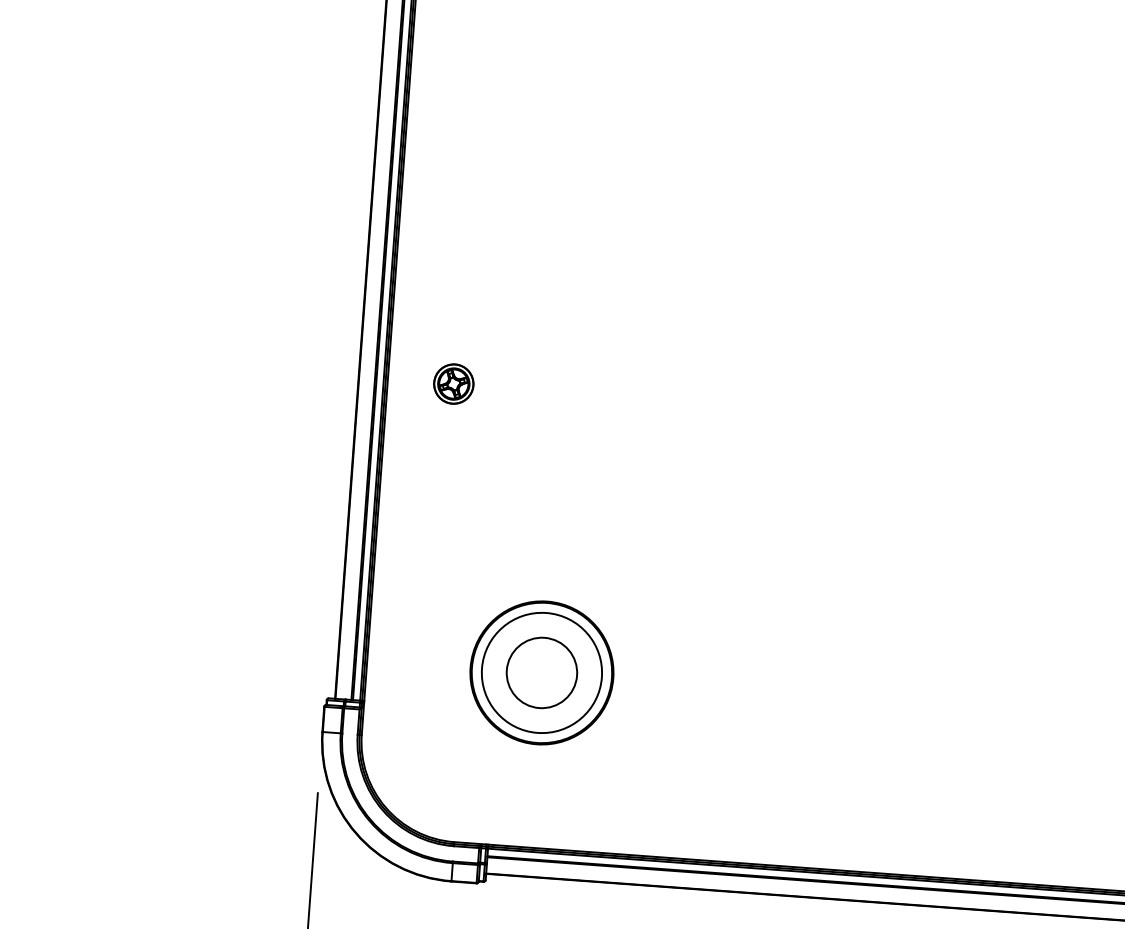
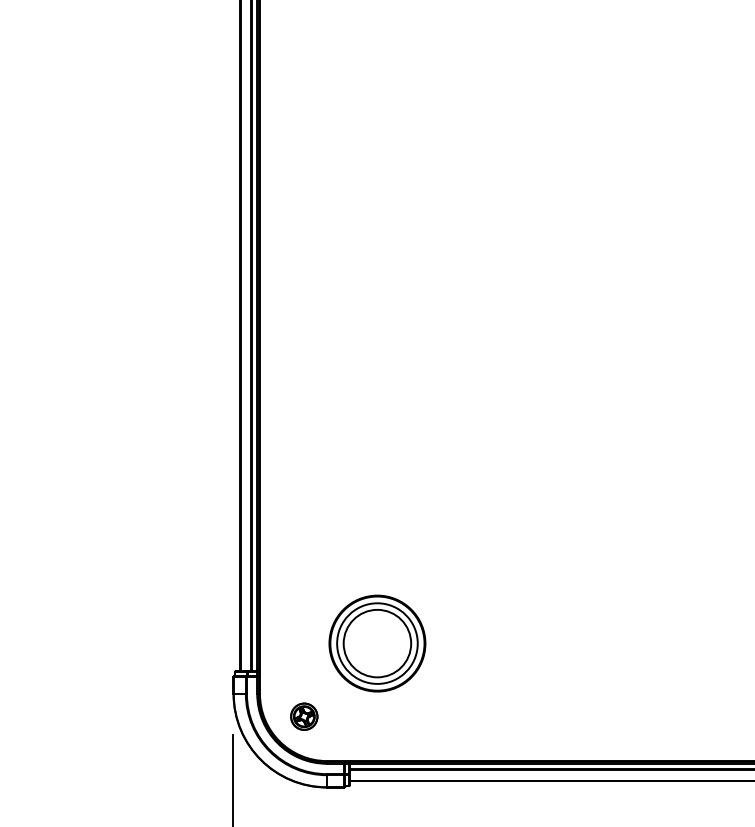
part: (454, 383) -> (304, 716), moved
circle: (542, 672) -> (377, 643), size x1.43

